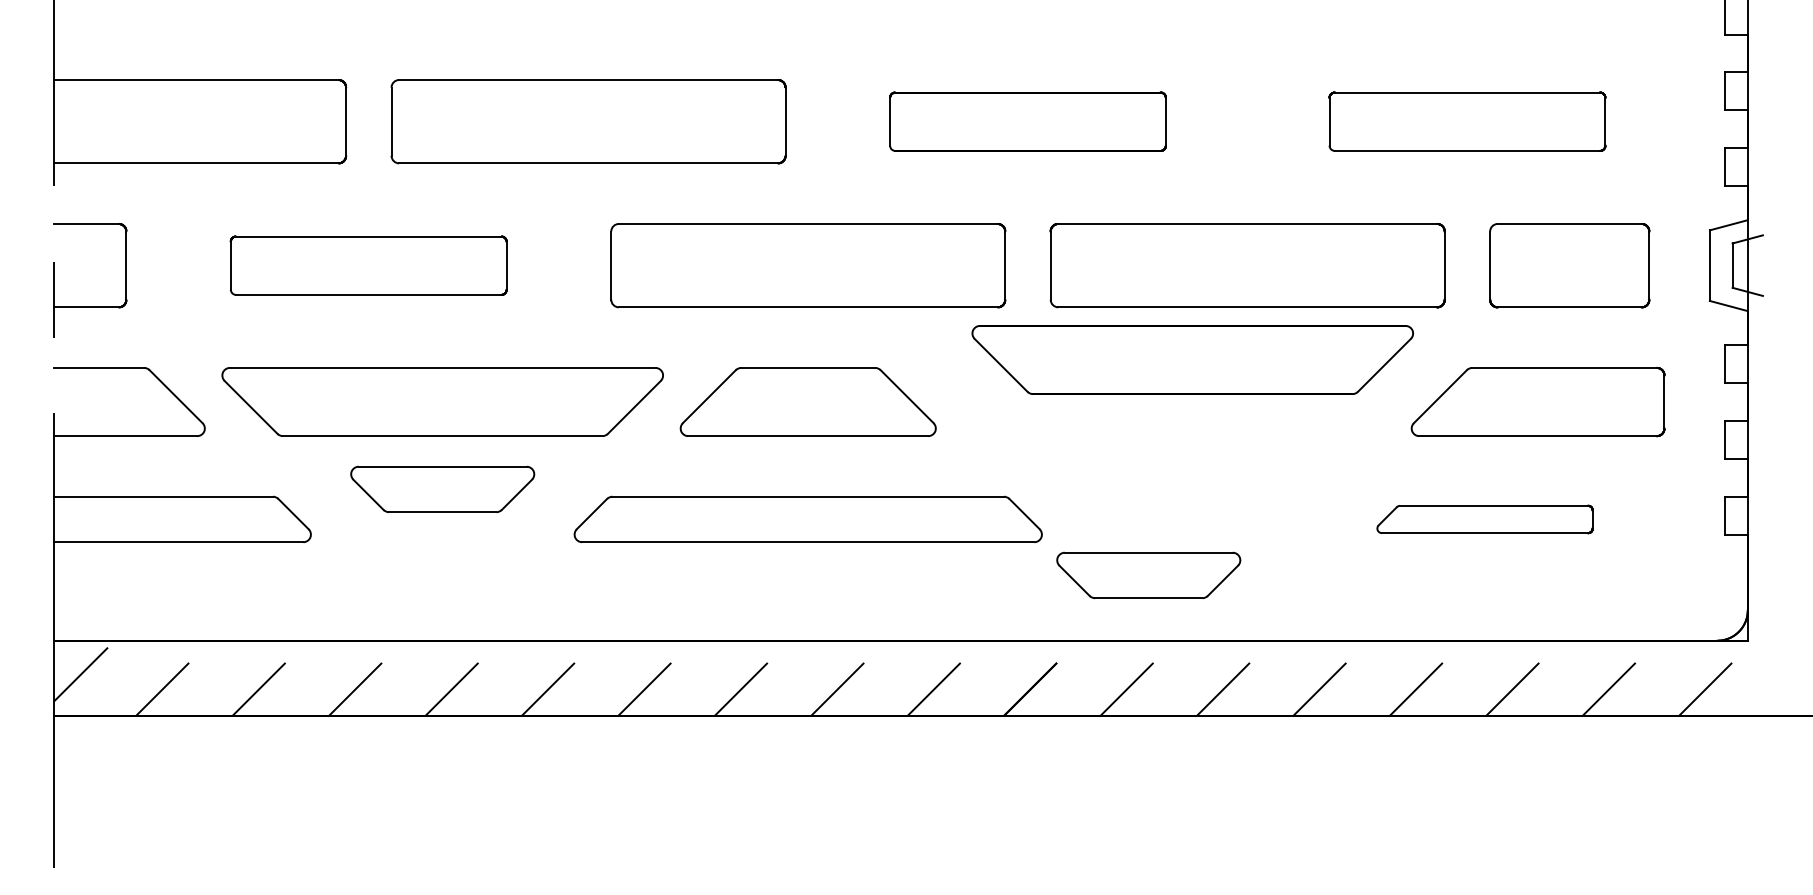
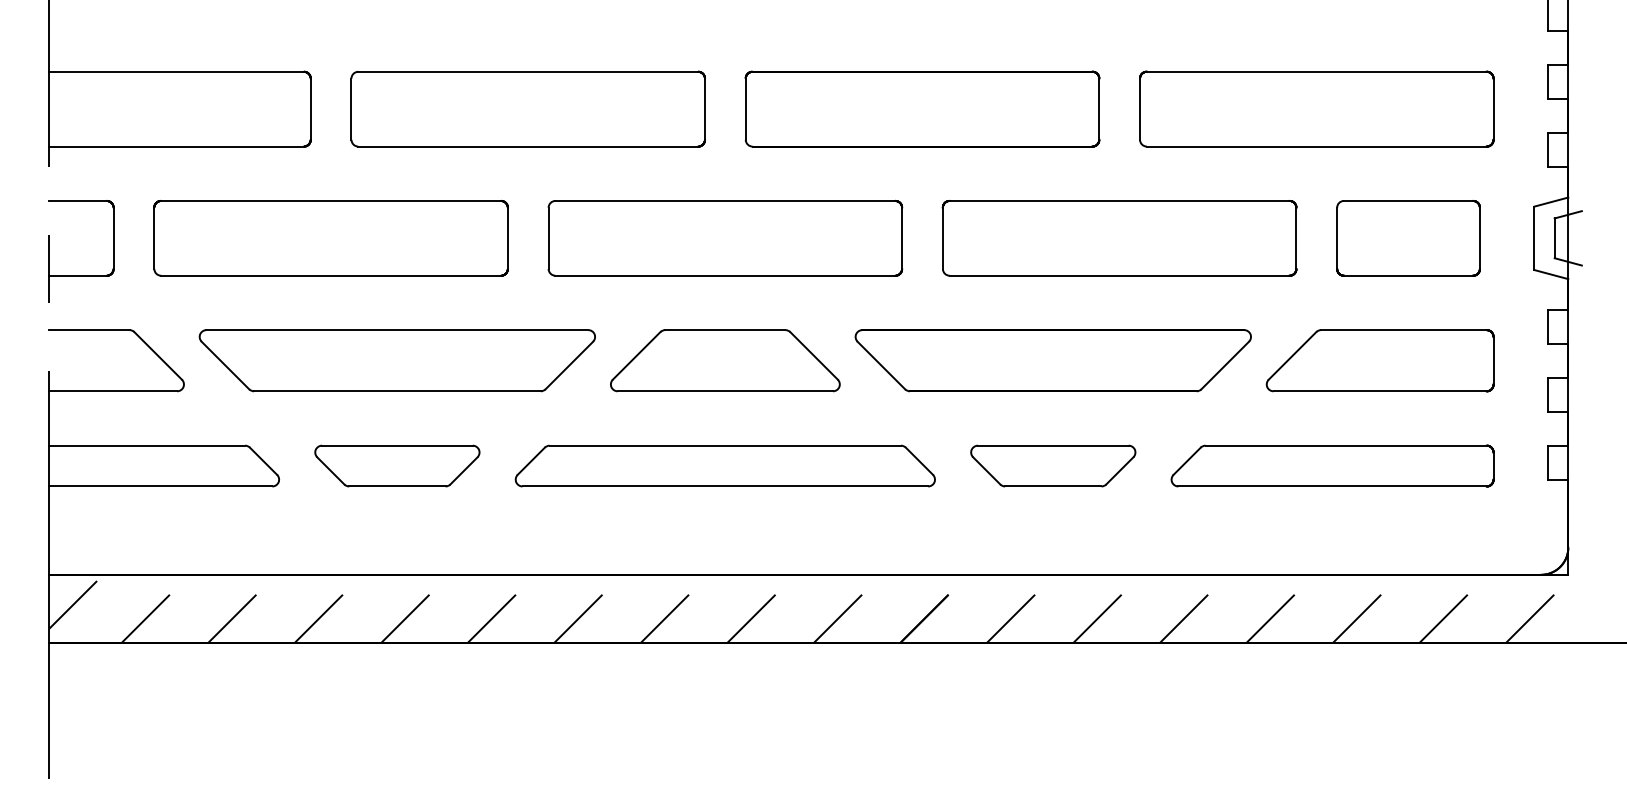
part: (1027, 121) -> (922, 109), size x1.43
part: (1467, 121) -> (1316, 109), size x1.43
part: (368, 265) -> (330, 238), size x1.43
part: (1192, 359) -> (1053, 360), moved
part: (442, 489) -> (397, 466), moved
part: (1484, 519) -> (1332, 466), size x1.67
part: (1148, 575) -> (1053, 466), moved

